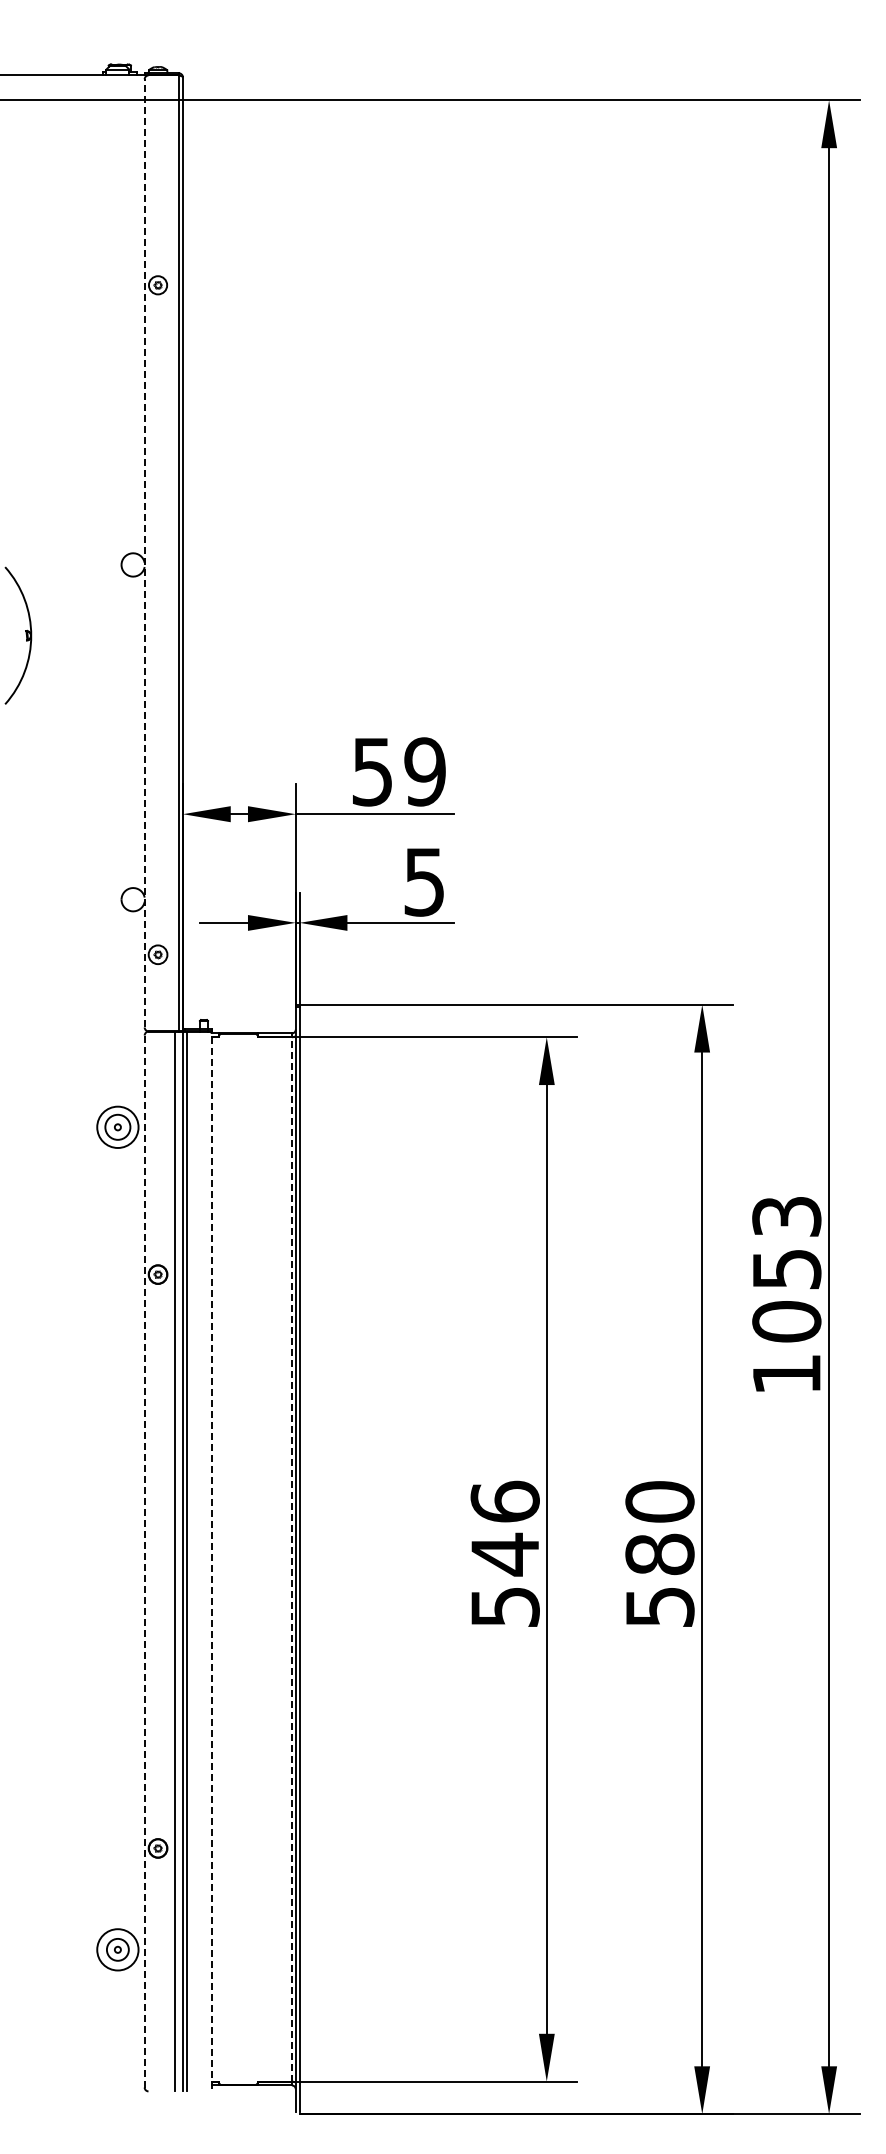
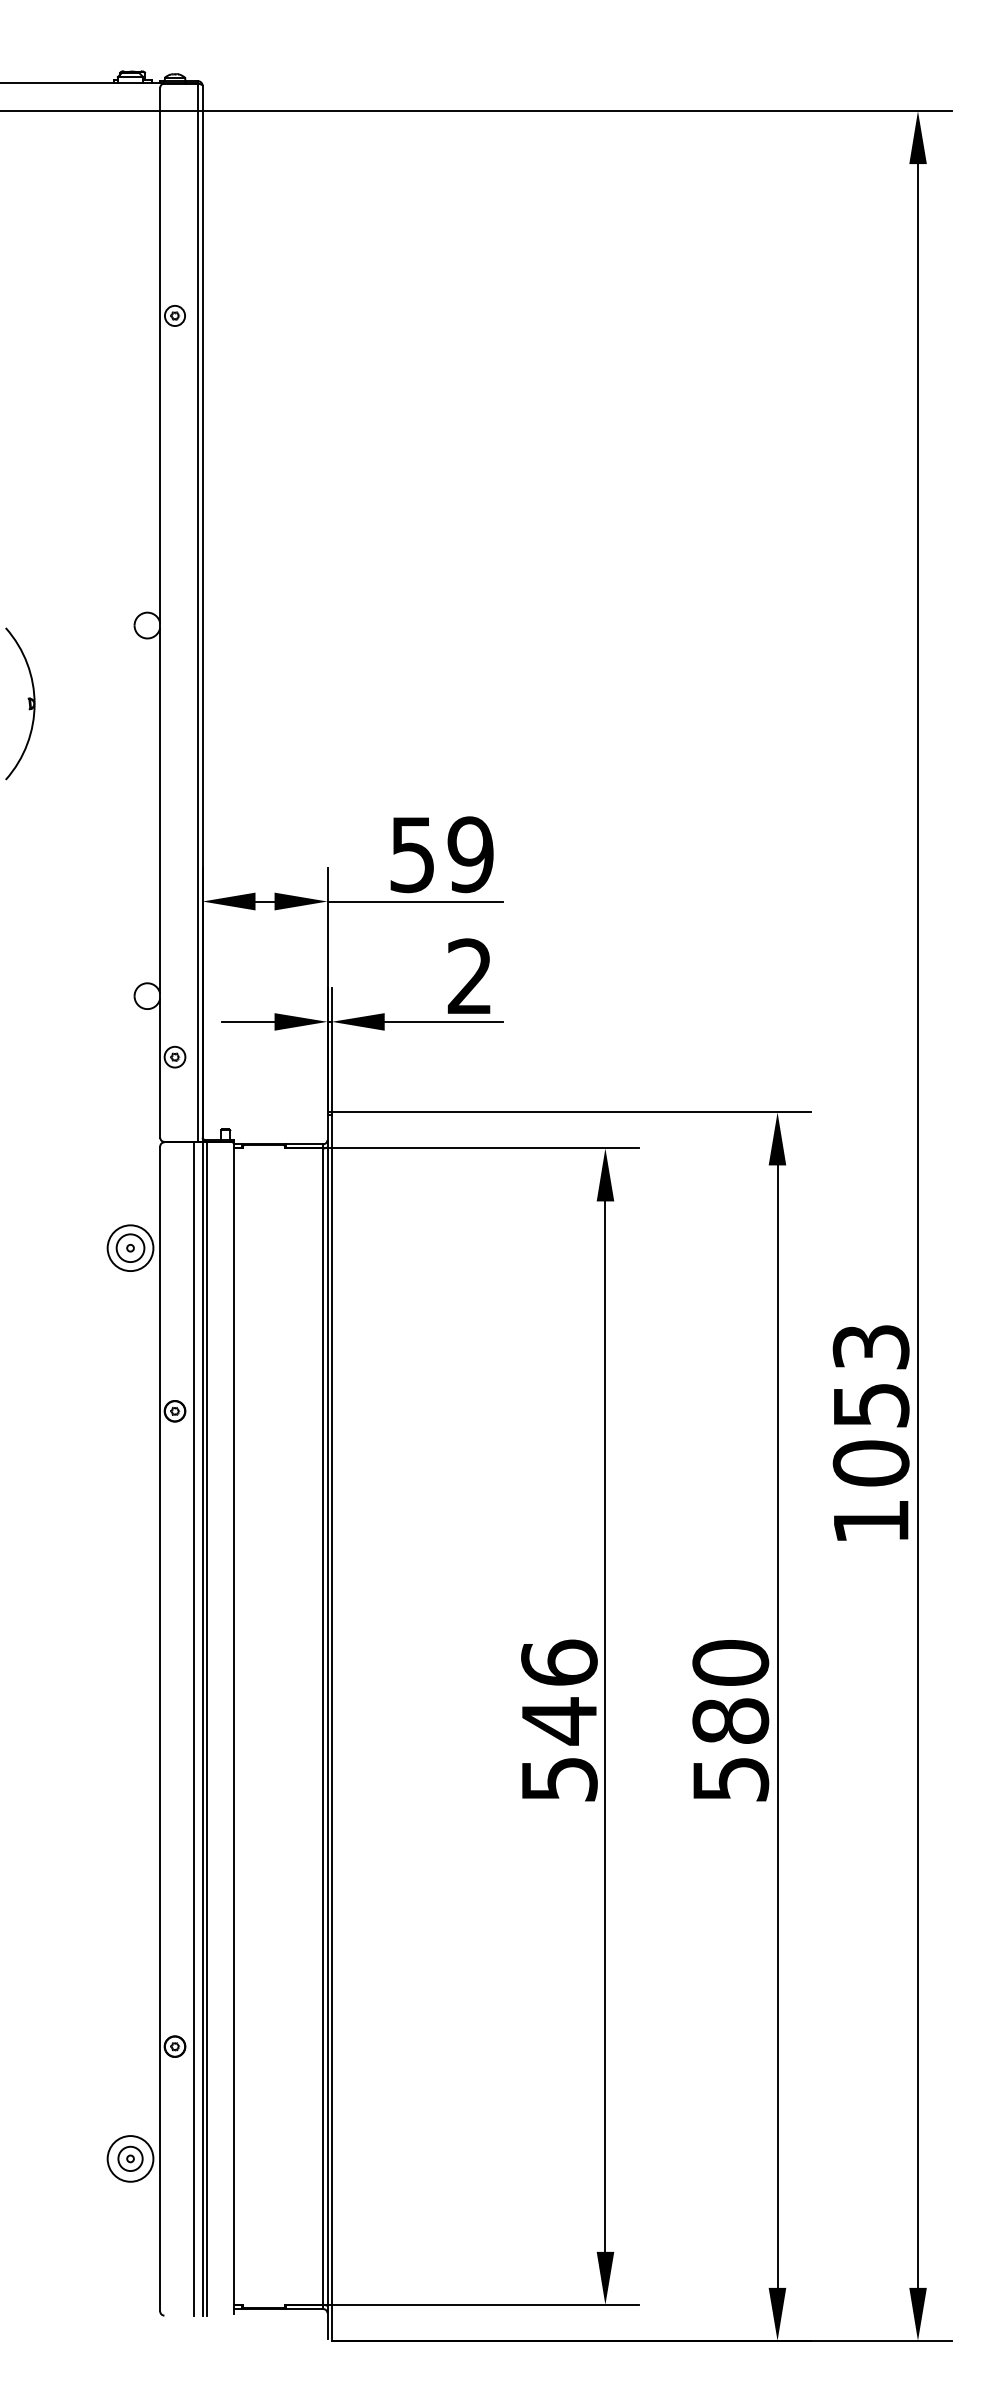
line: (144, 552) -> (160, 611), dashed -> solid
text: (423, 881) -> (468, 976), 5 -> 2
line: (291, 1558) -> (322, 1725), dashed -> solid
line: (144, 1561) -> (160, 1728), dashed -> solid
line: (211, 1561) -> (234, 1728), dashed -> solid

